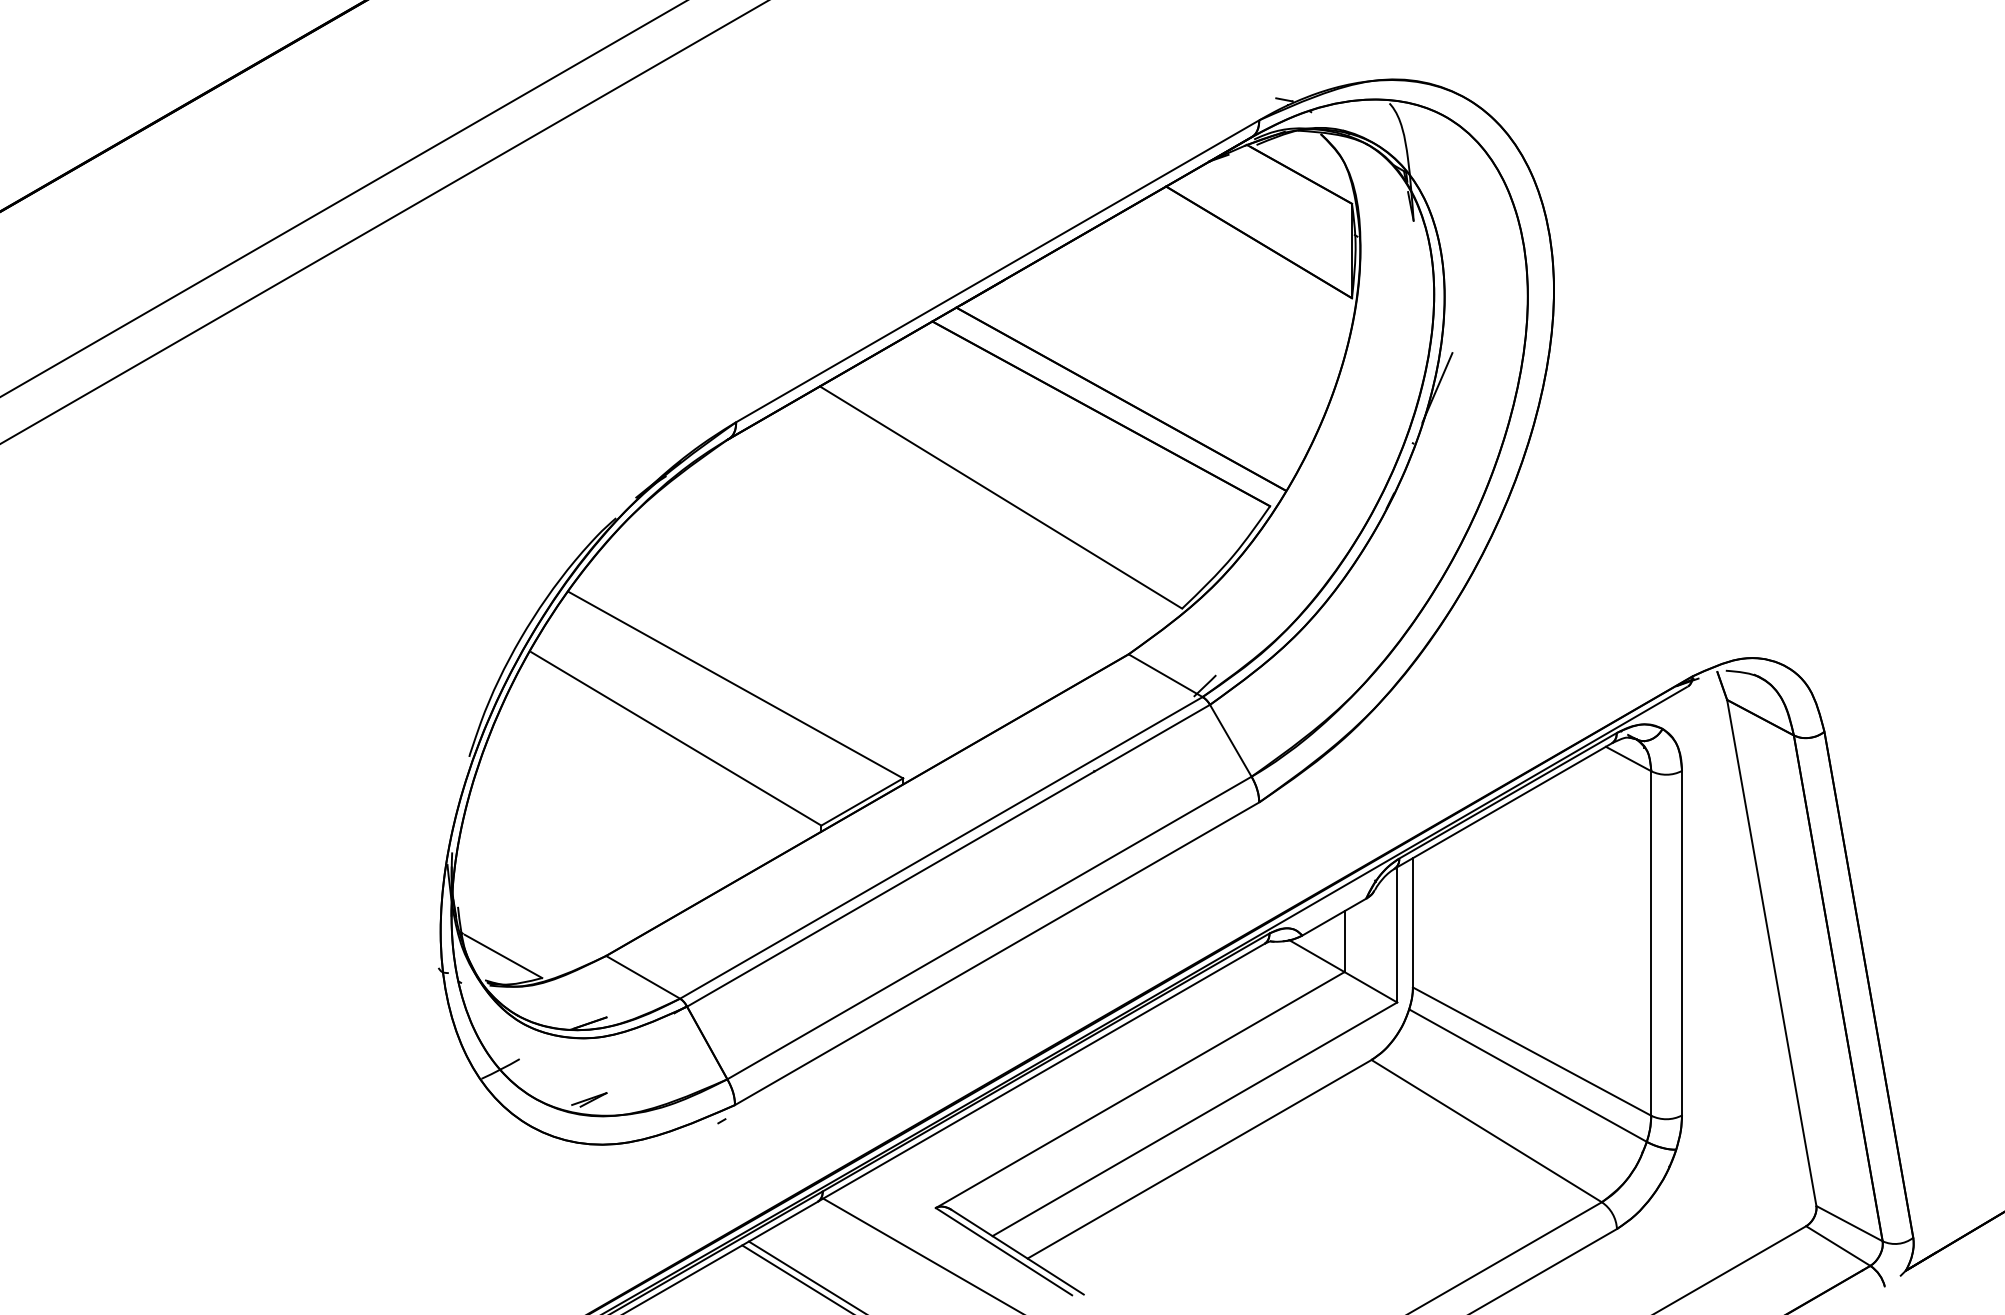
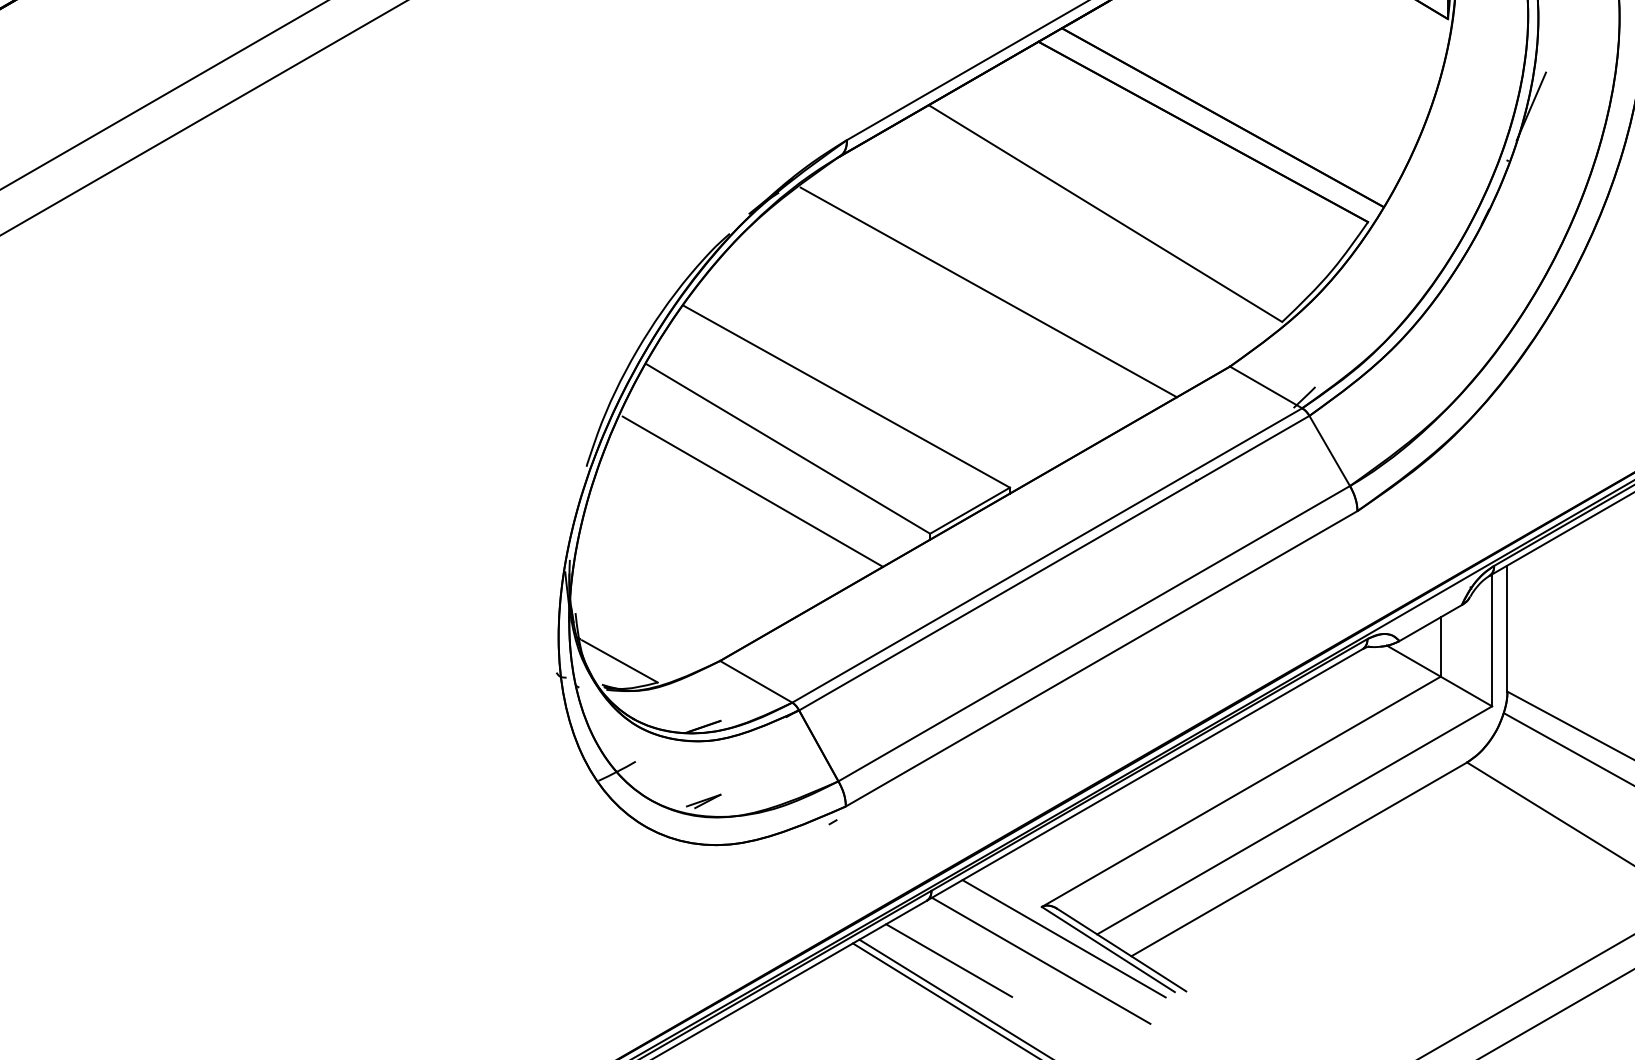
line: (881, 577) -> (988, 291), added
line: (639, 782) -> (752, 491), added
line: (958, 1240) -> (1063, 938), added
line: (840, 1262) -> (948, 960), added

